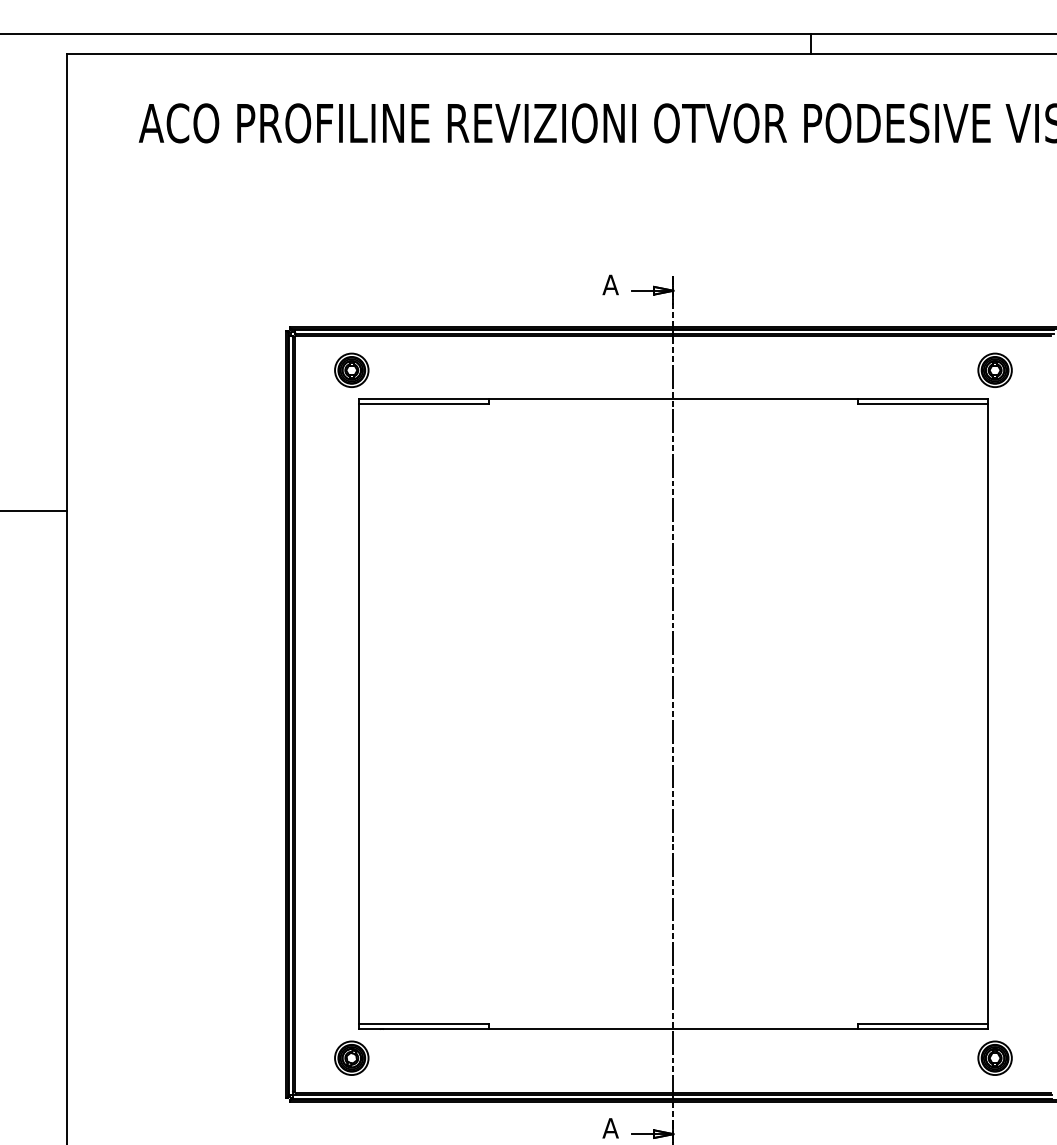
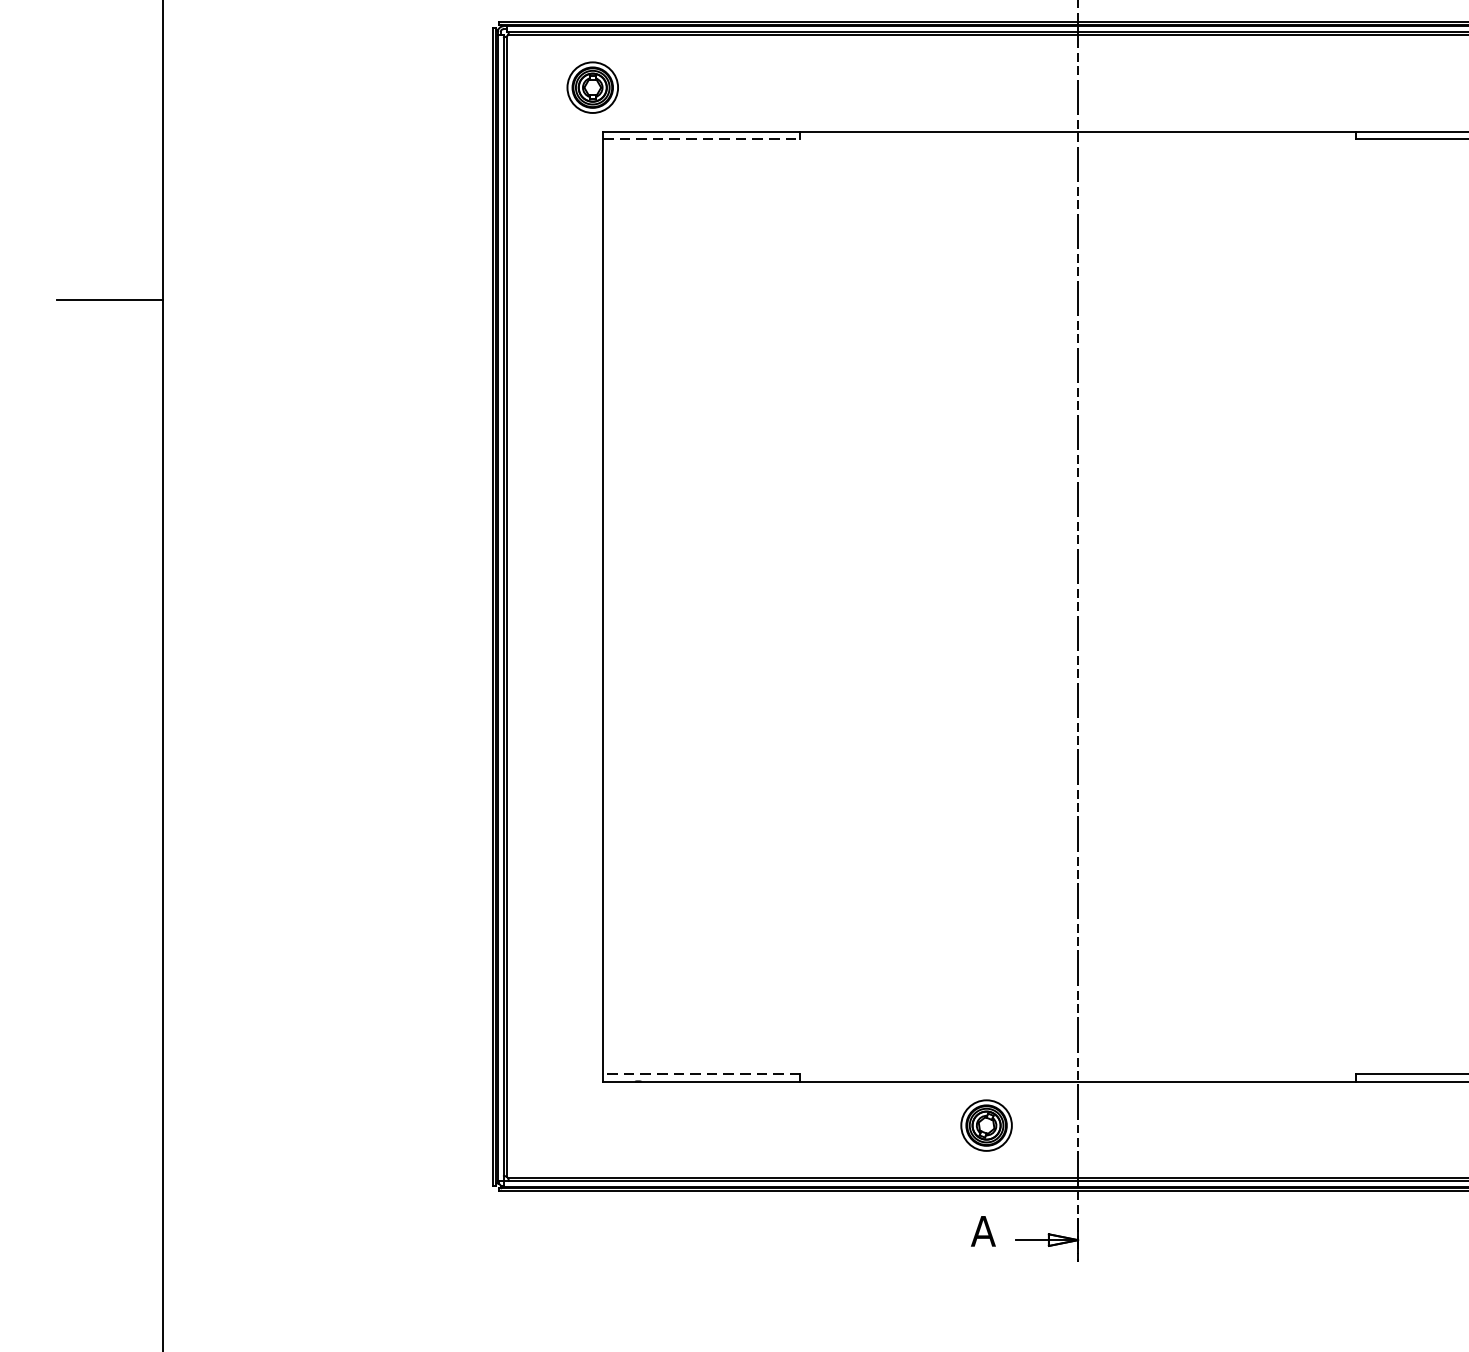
line: (424, 404) -> (702, 139), solid -> dashed
line: (423, 1024) -> (700, 1074), solid -> dashed
part: (351, 1057) -> (986, 1124), moved

